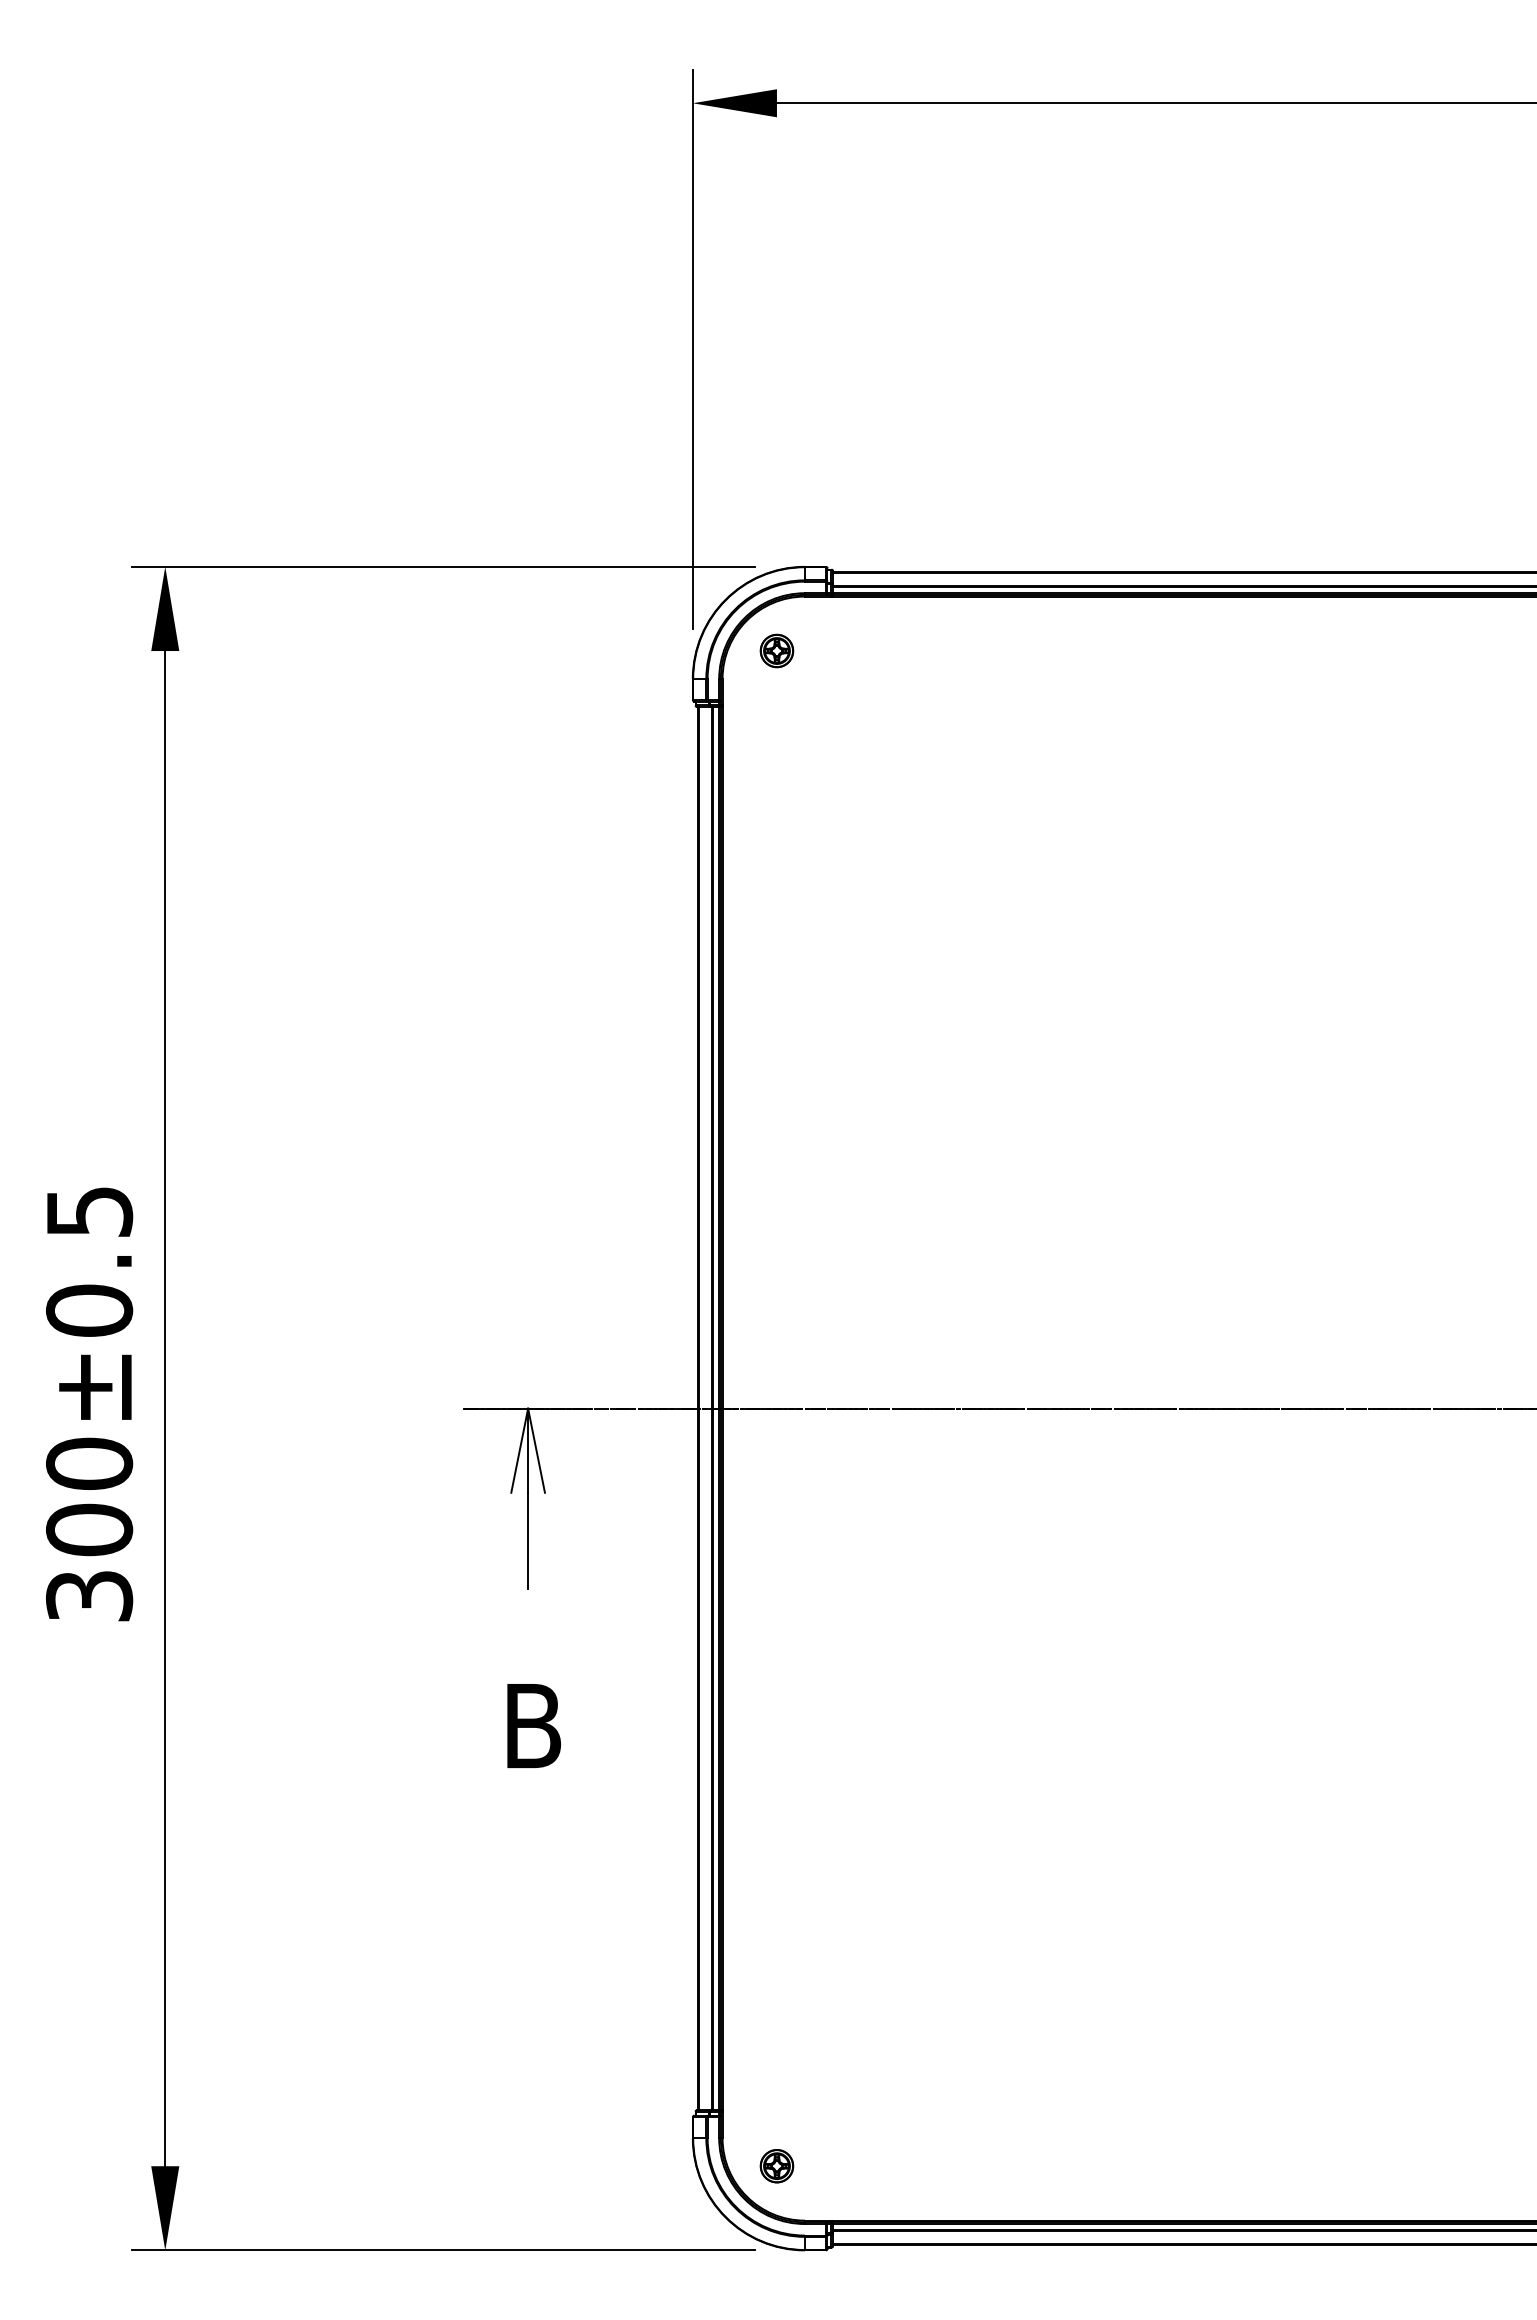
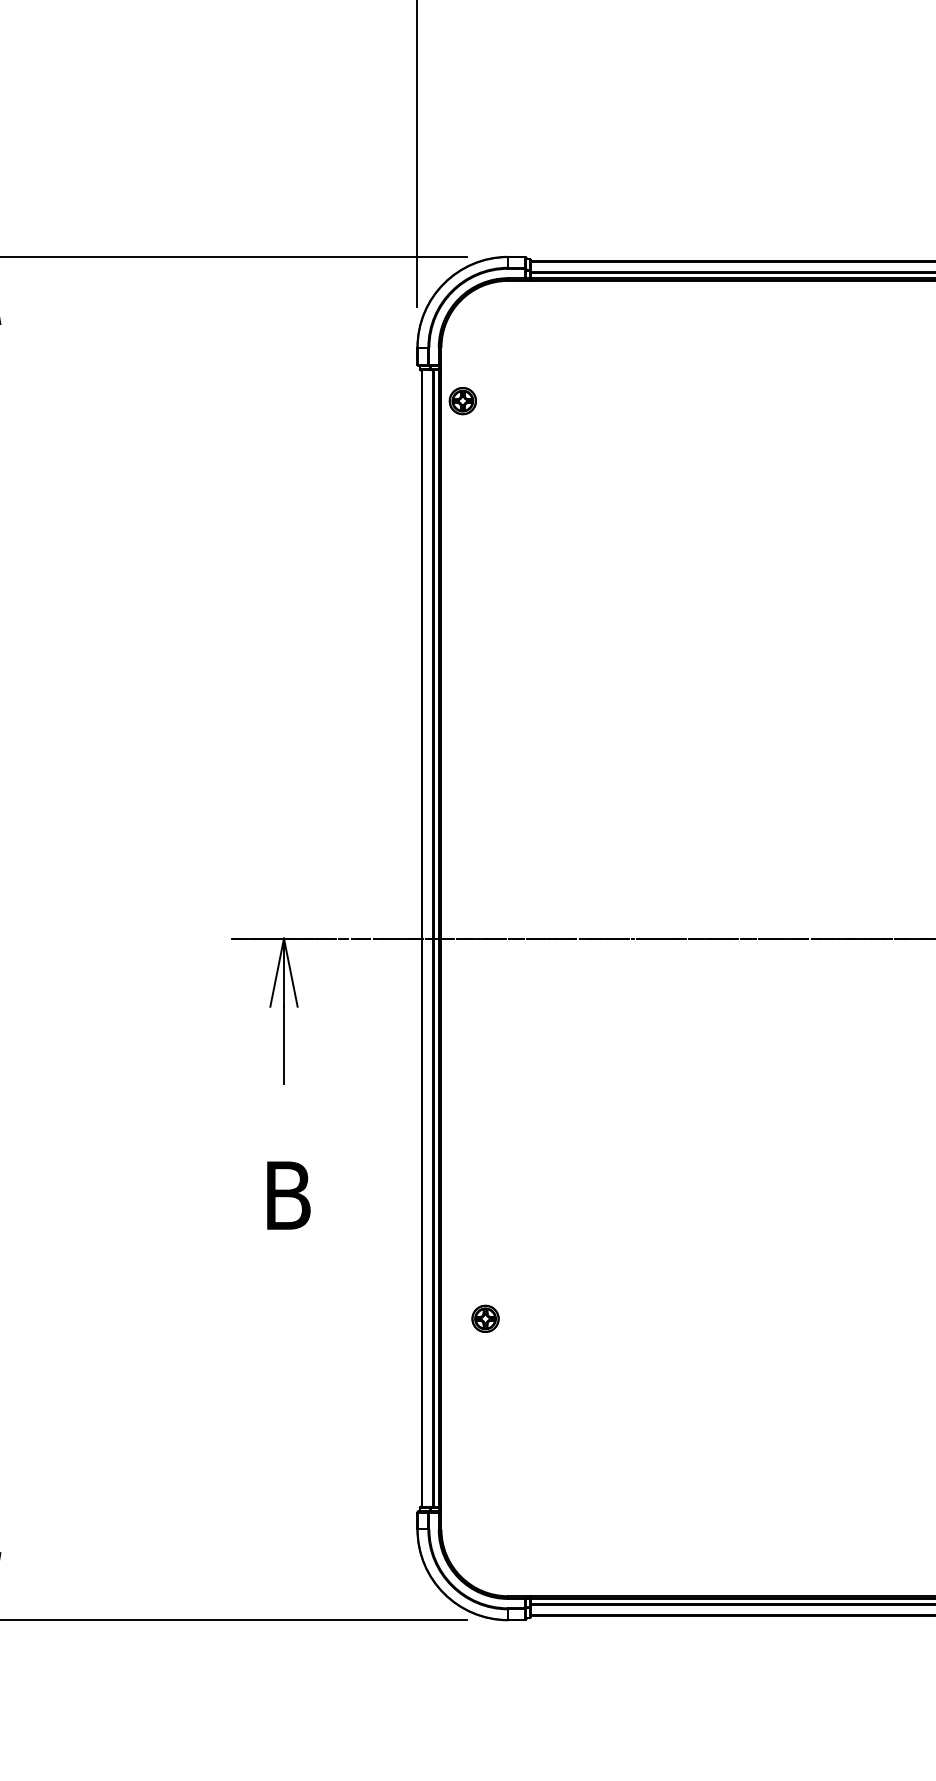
part: (776, 650) -> (462, 400), moved
part: (776, 2166) -> (485, 1319), moved

